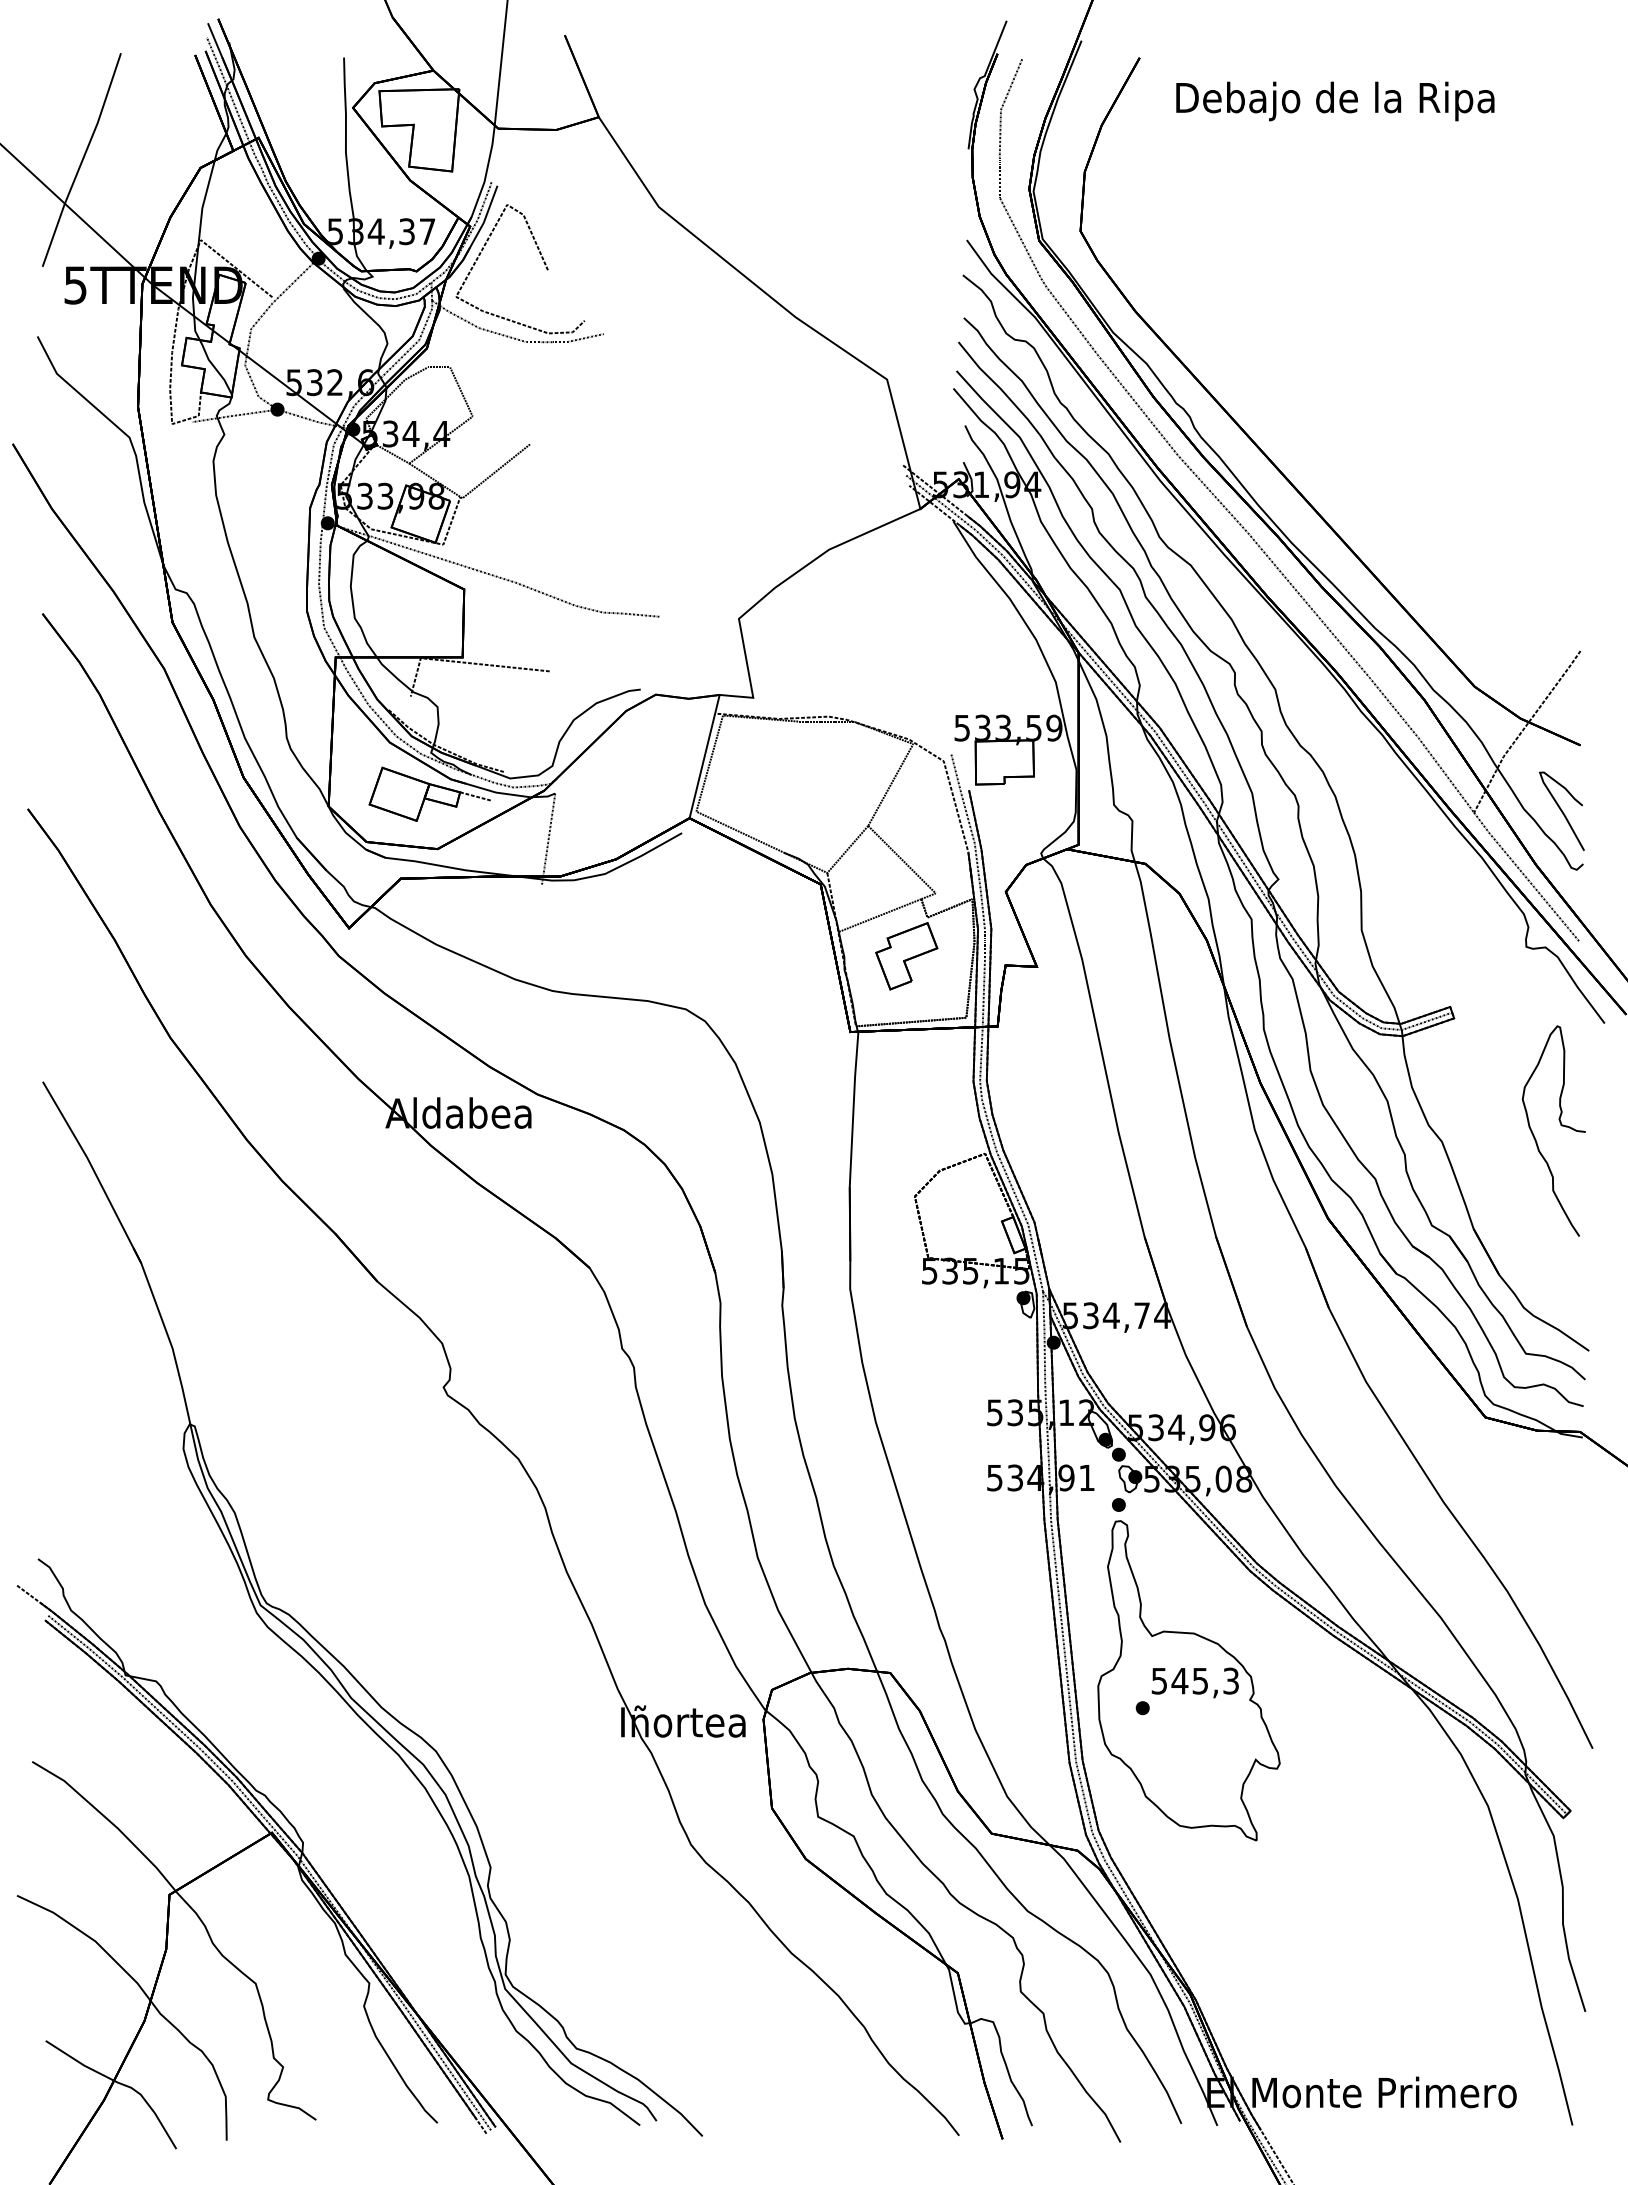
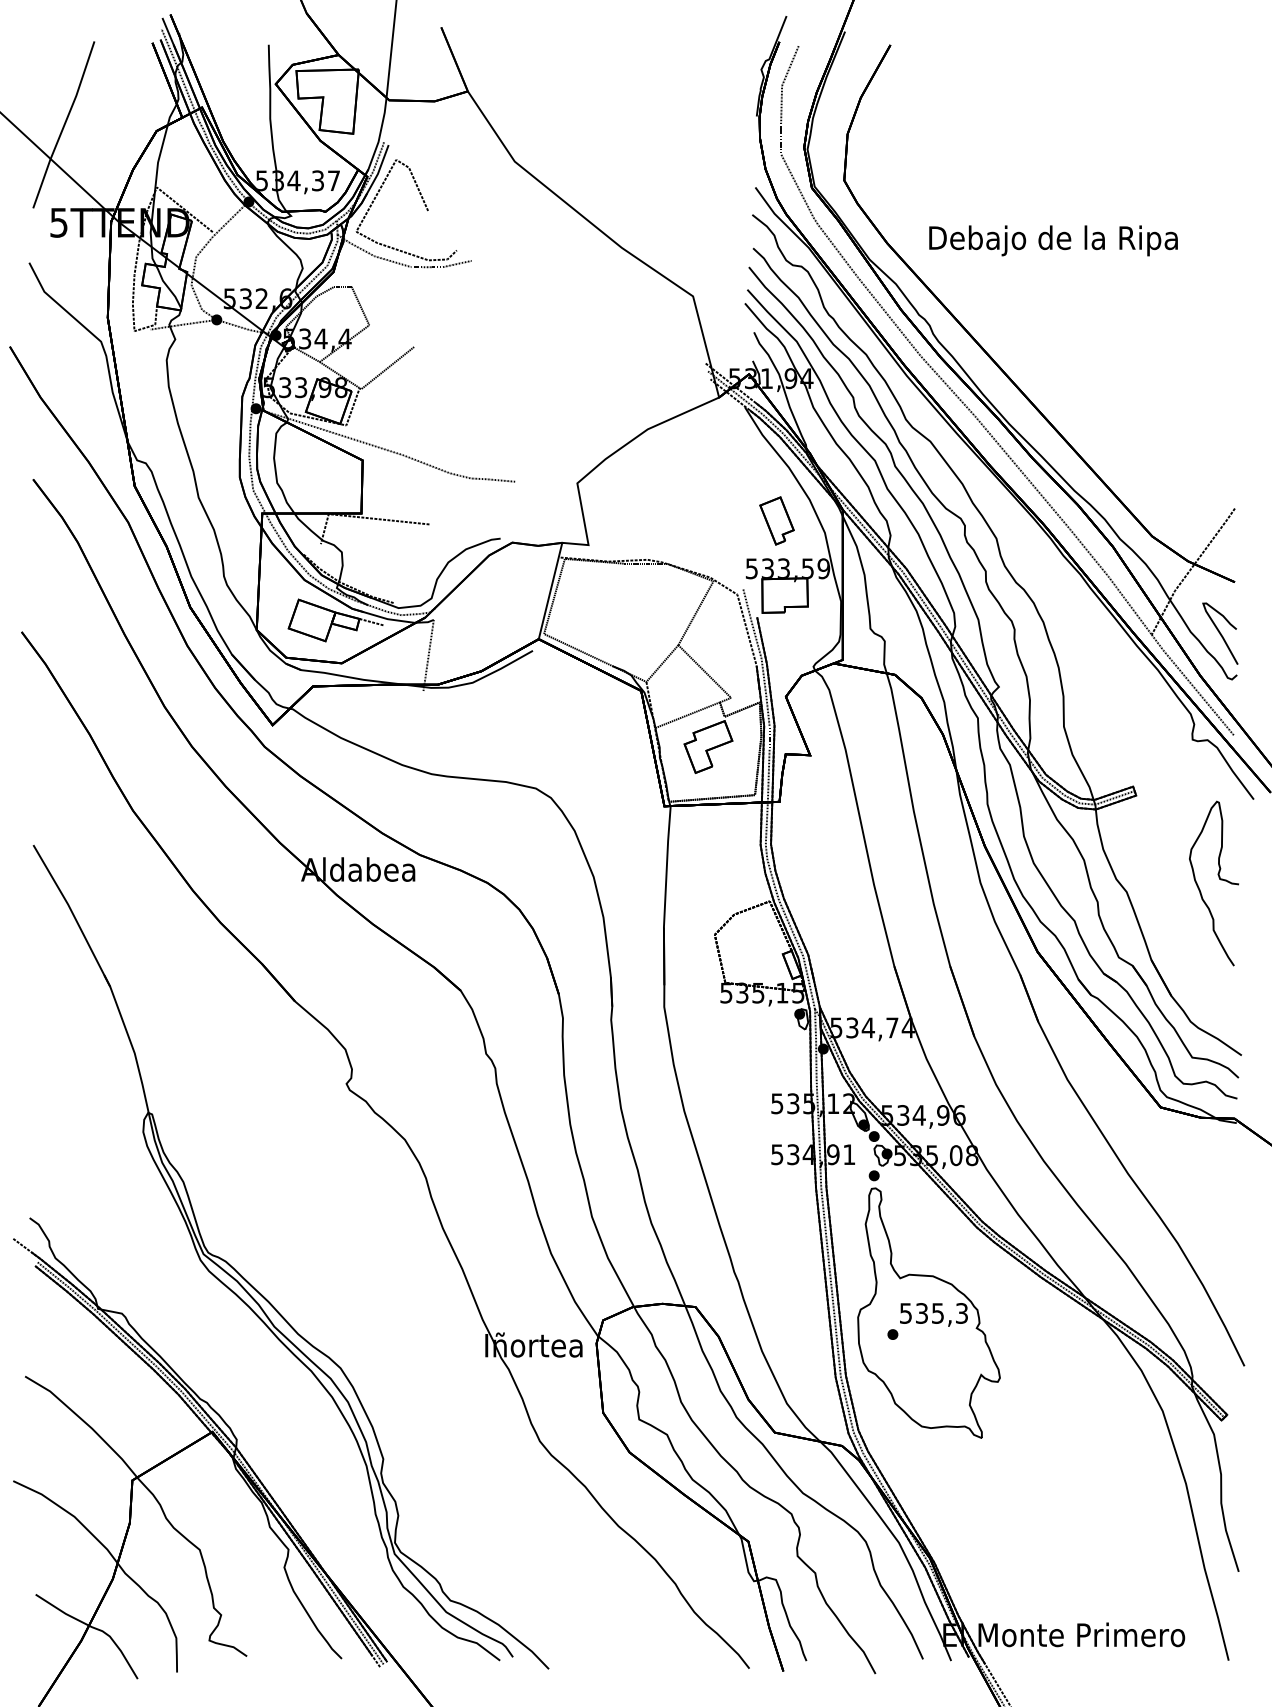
text: (1335, 101) -> (1053, 240), moved
part: (994, 666) -> (777, 520), added
text: (1179, 1680) -> (921, 1312), 545,3 -> 535,3

